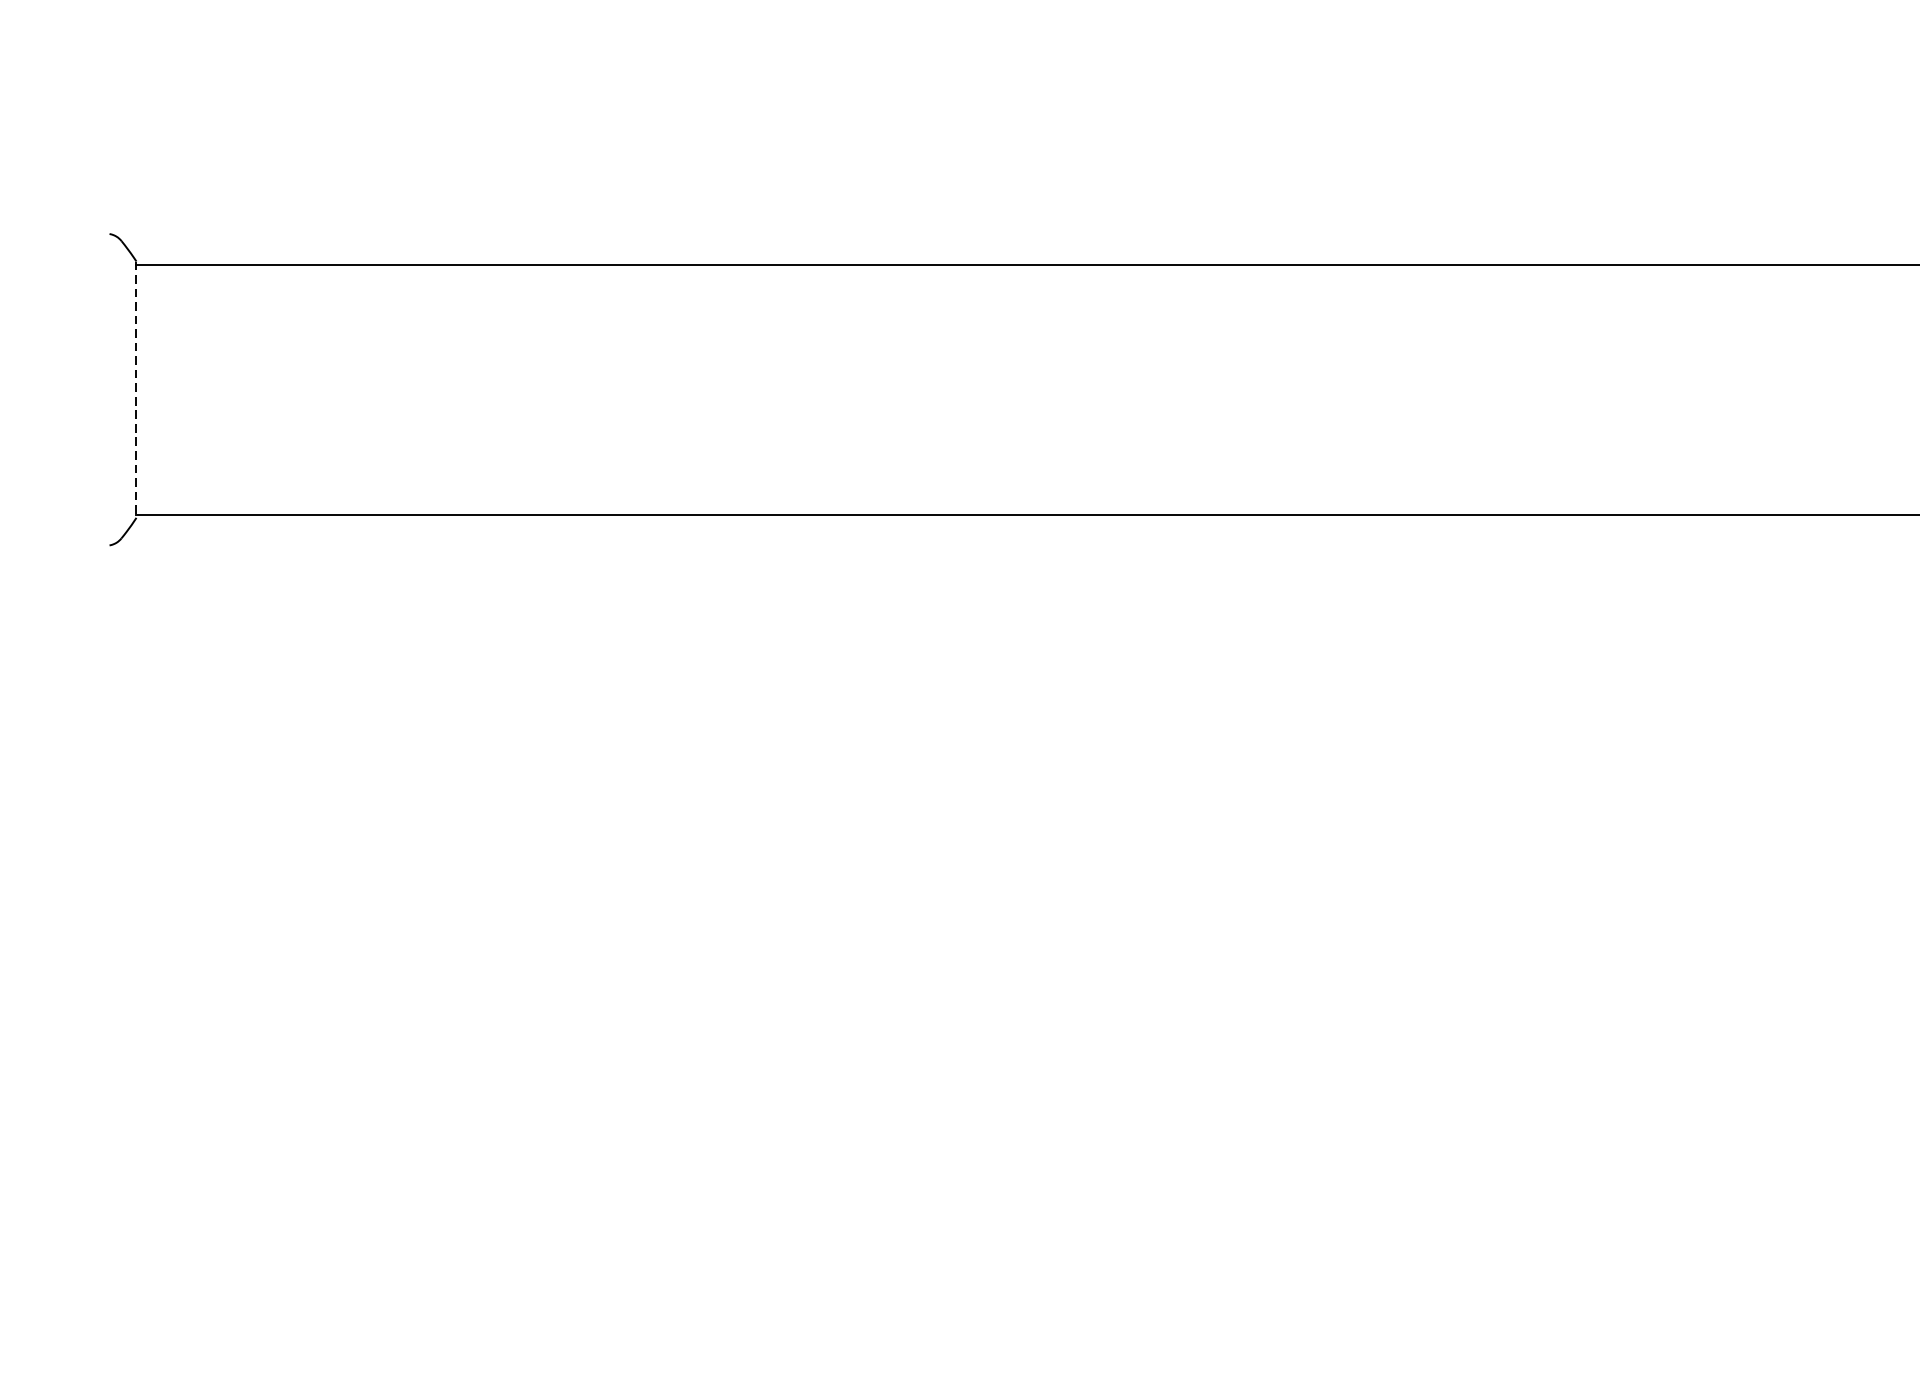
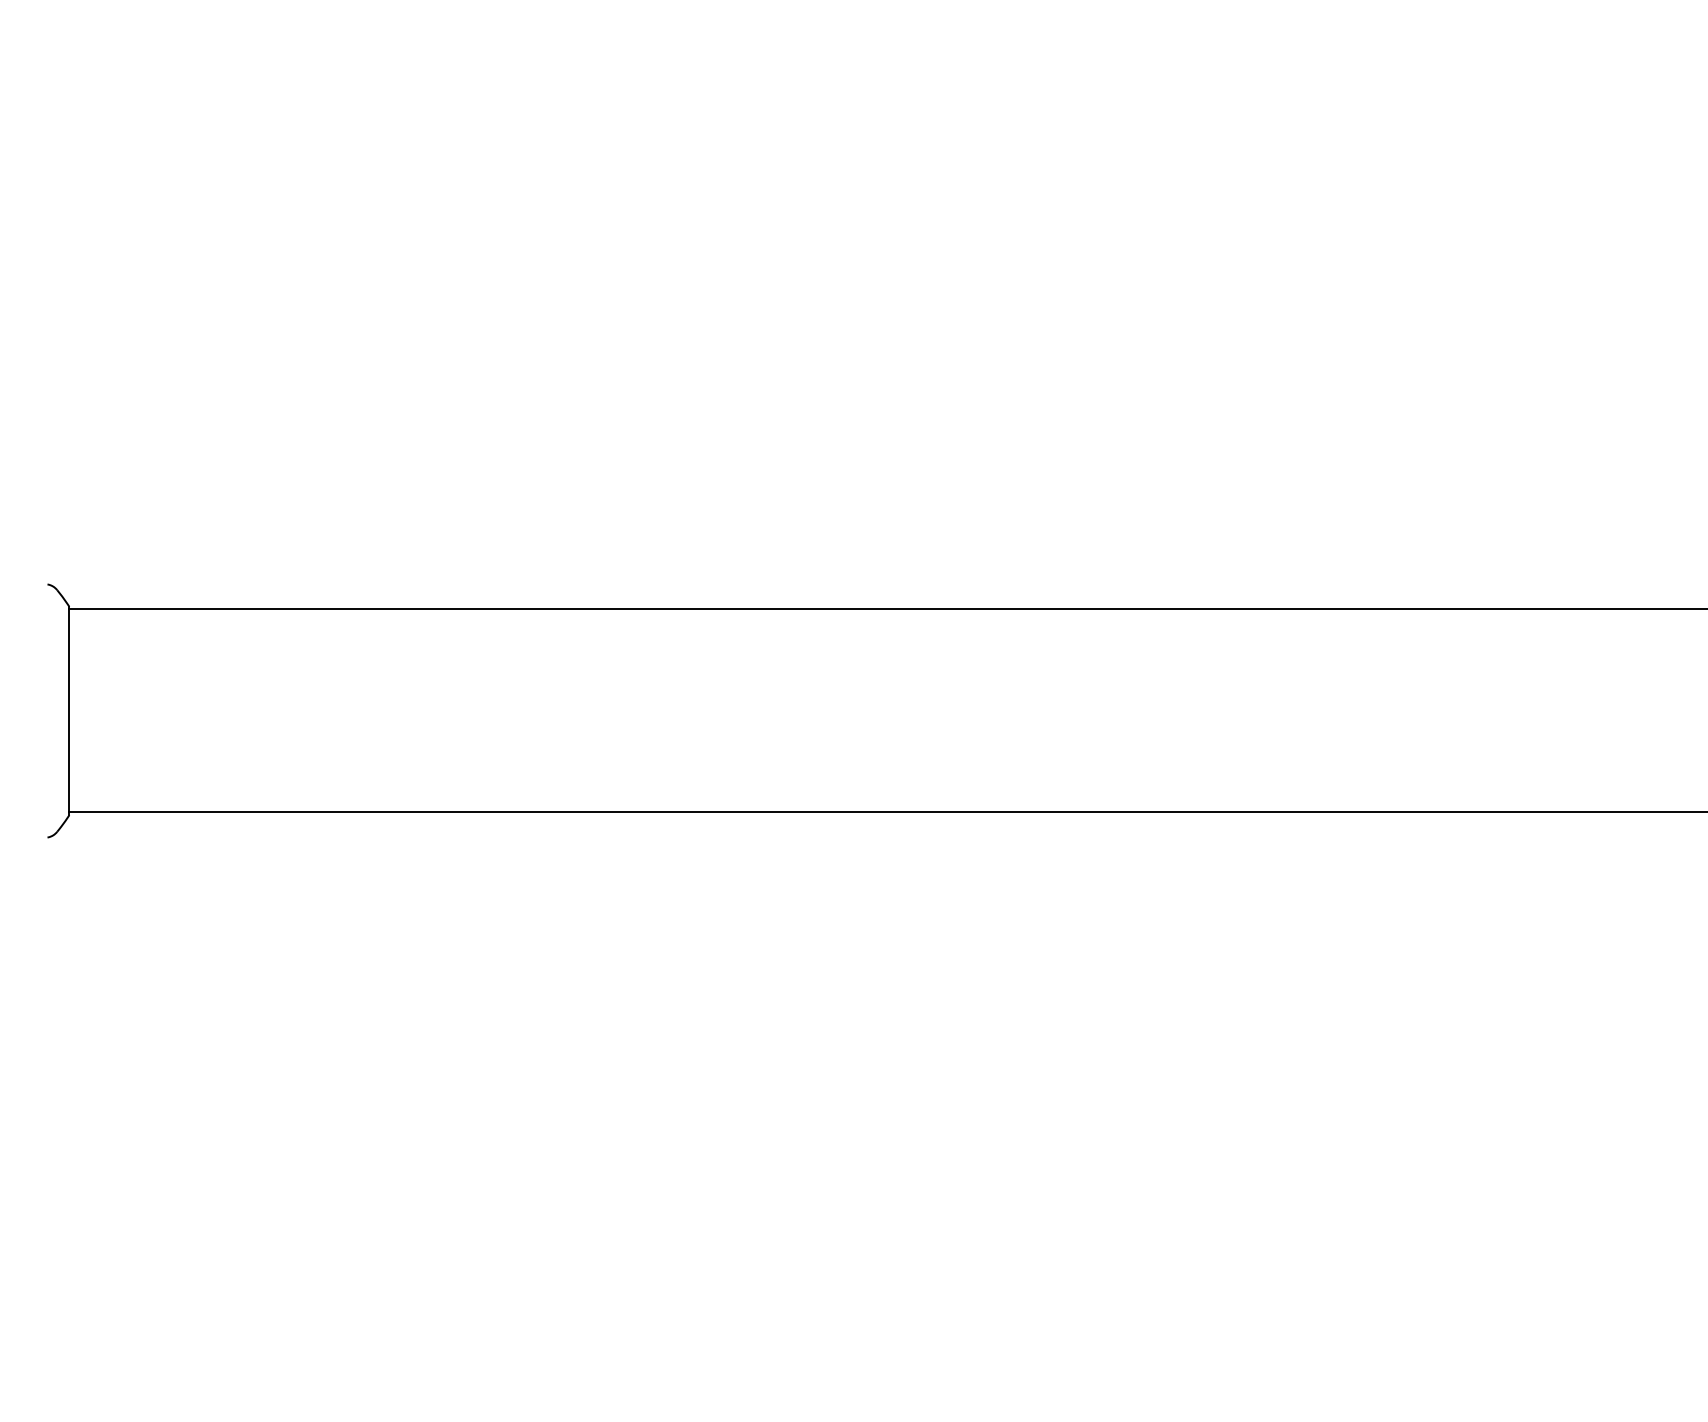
line: (136, 390) -> (69, 711), dashed -> solid

